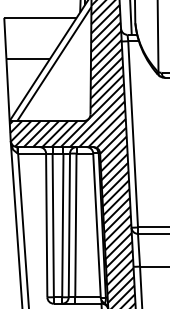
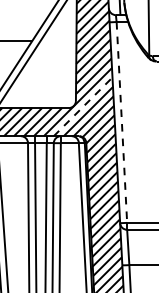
line: (97, 119) -> (83, 106), solid -> dashed
line: (133, 134) -> (122, 122), solid -> dashed

